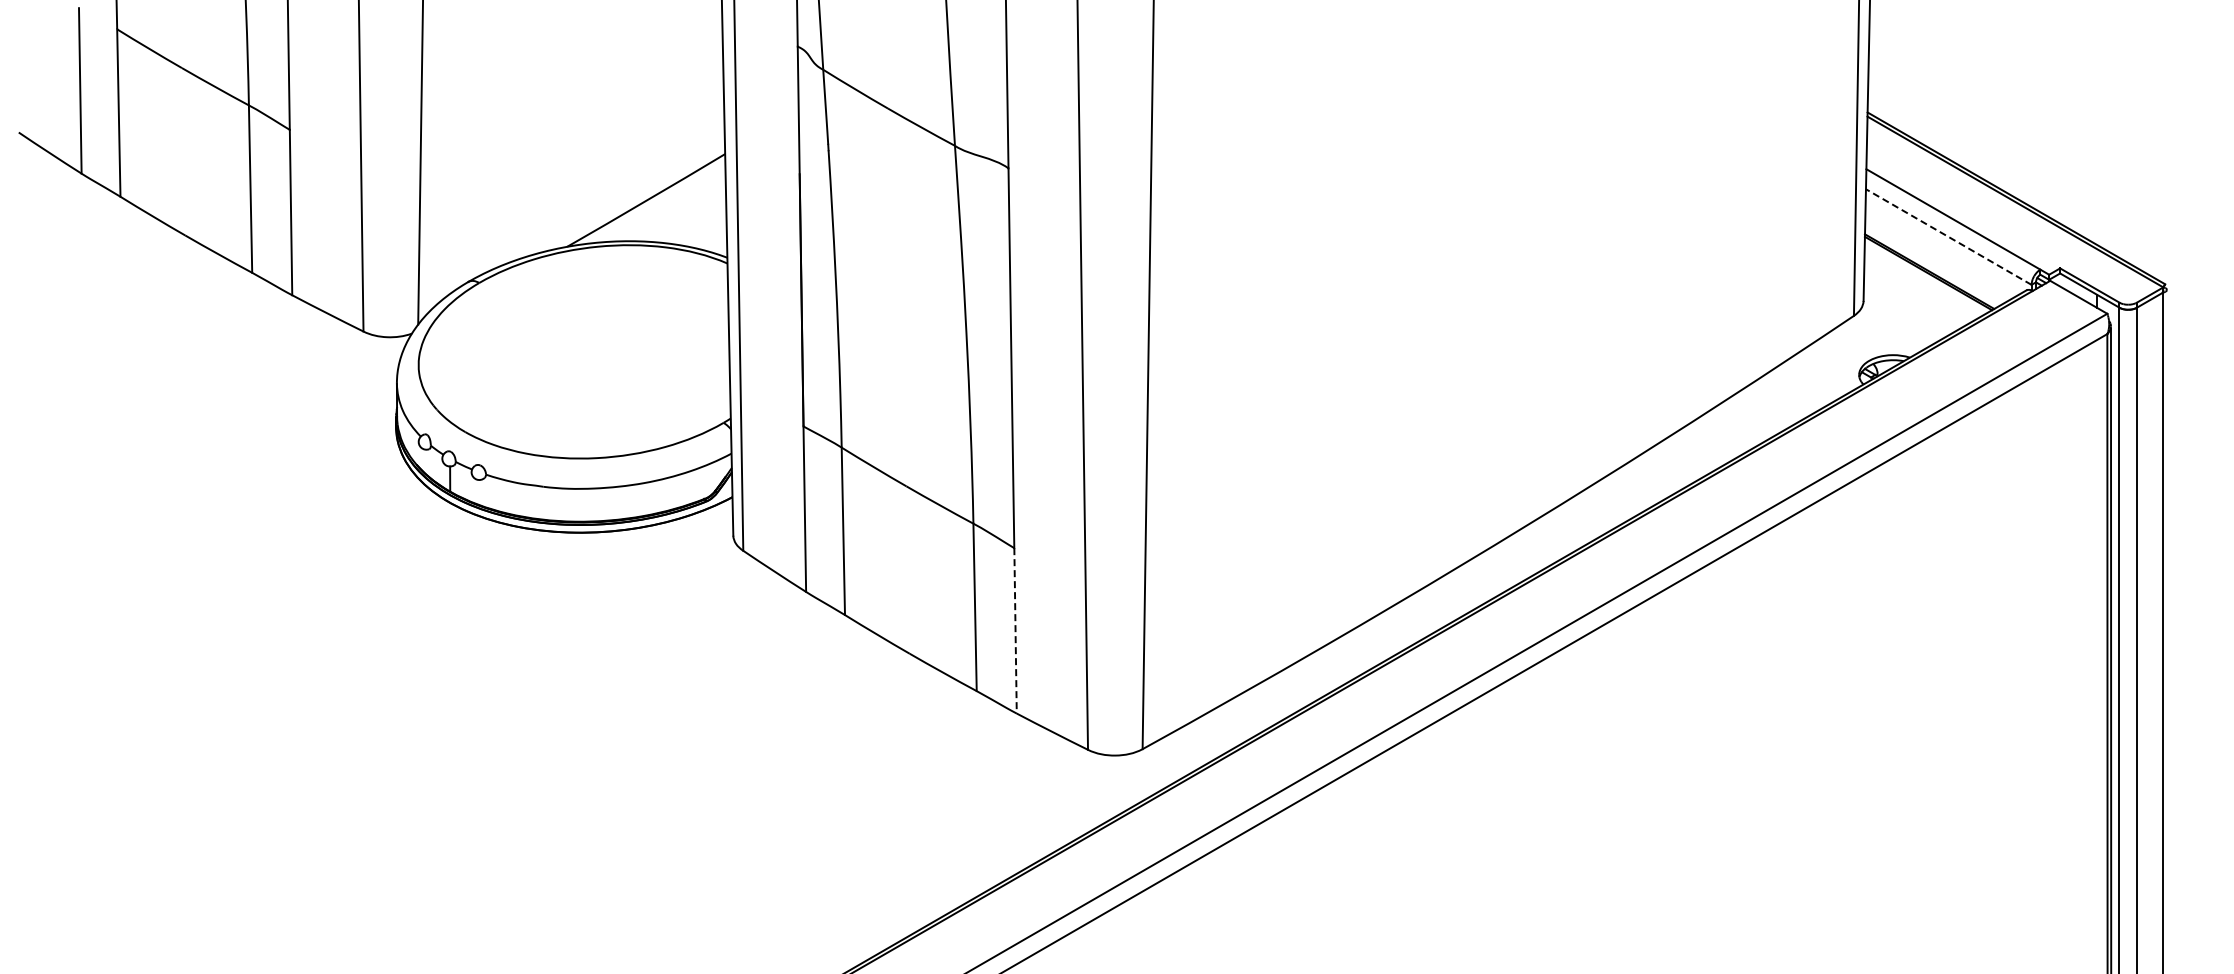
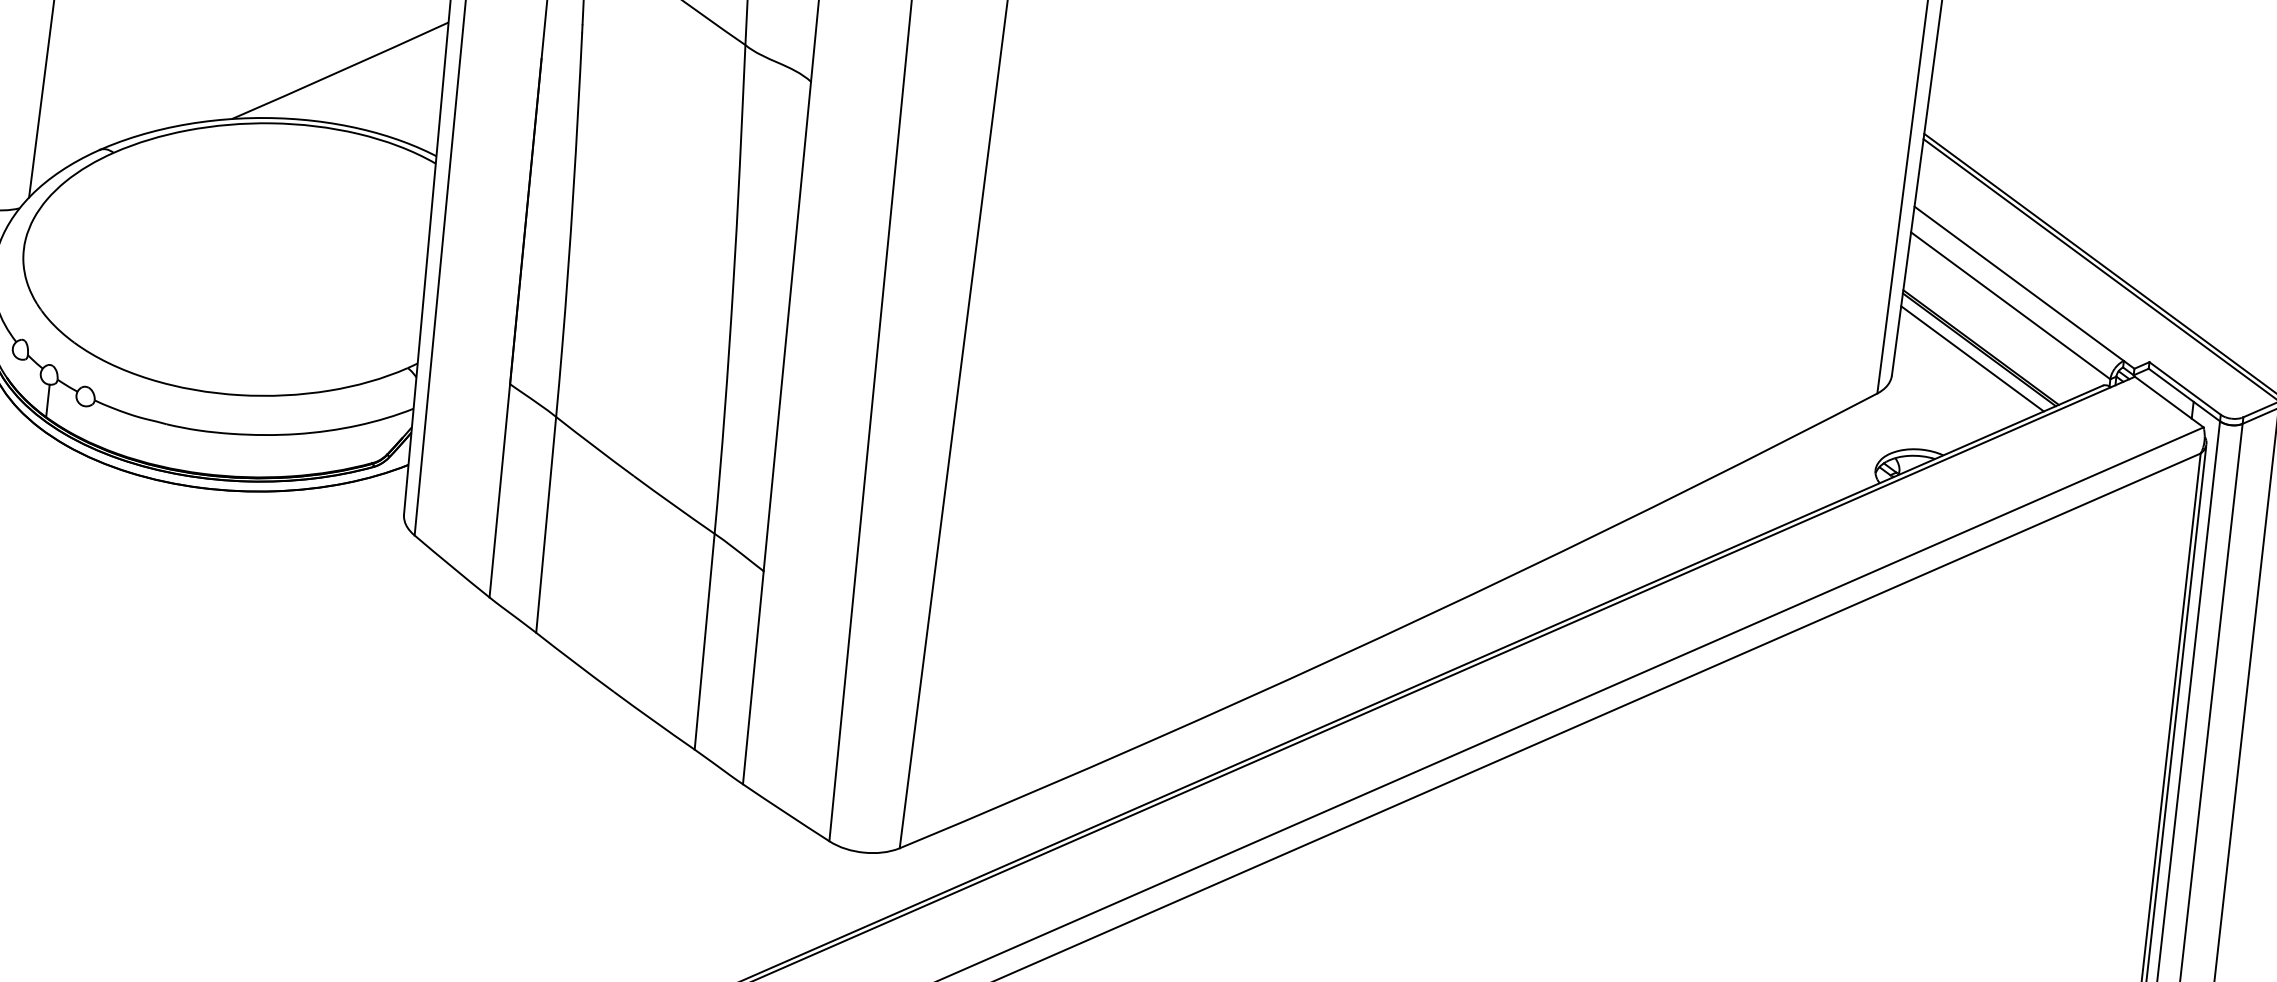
line: (1948, 237) -> (2010, 306), dashed -> solid
line: (1923, 280) -> (1971, 358), added
line: (1015, 630) -> (753, 677), dashed -> solid

